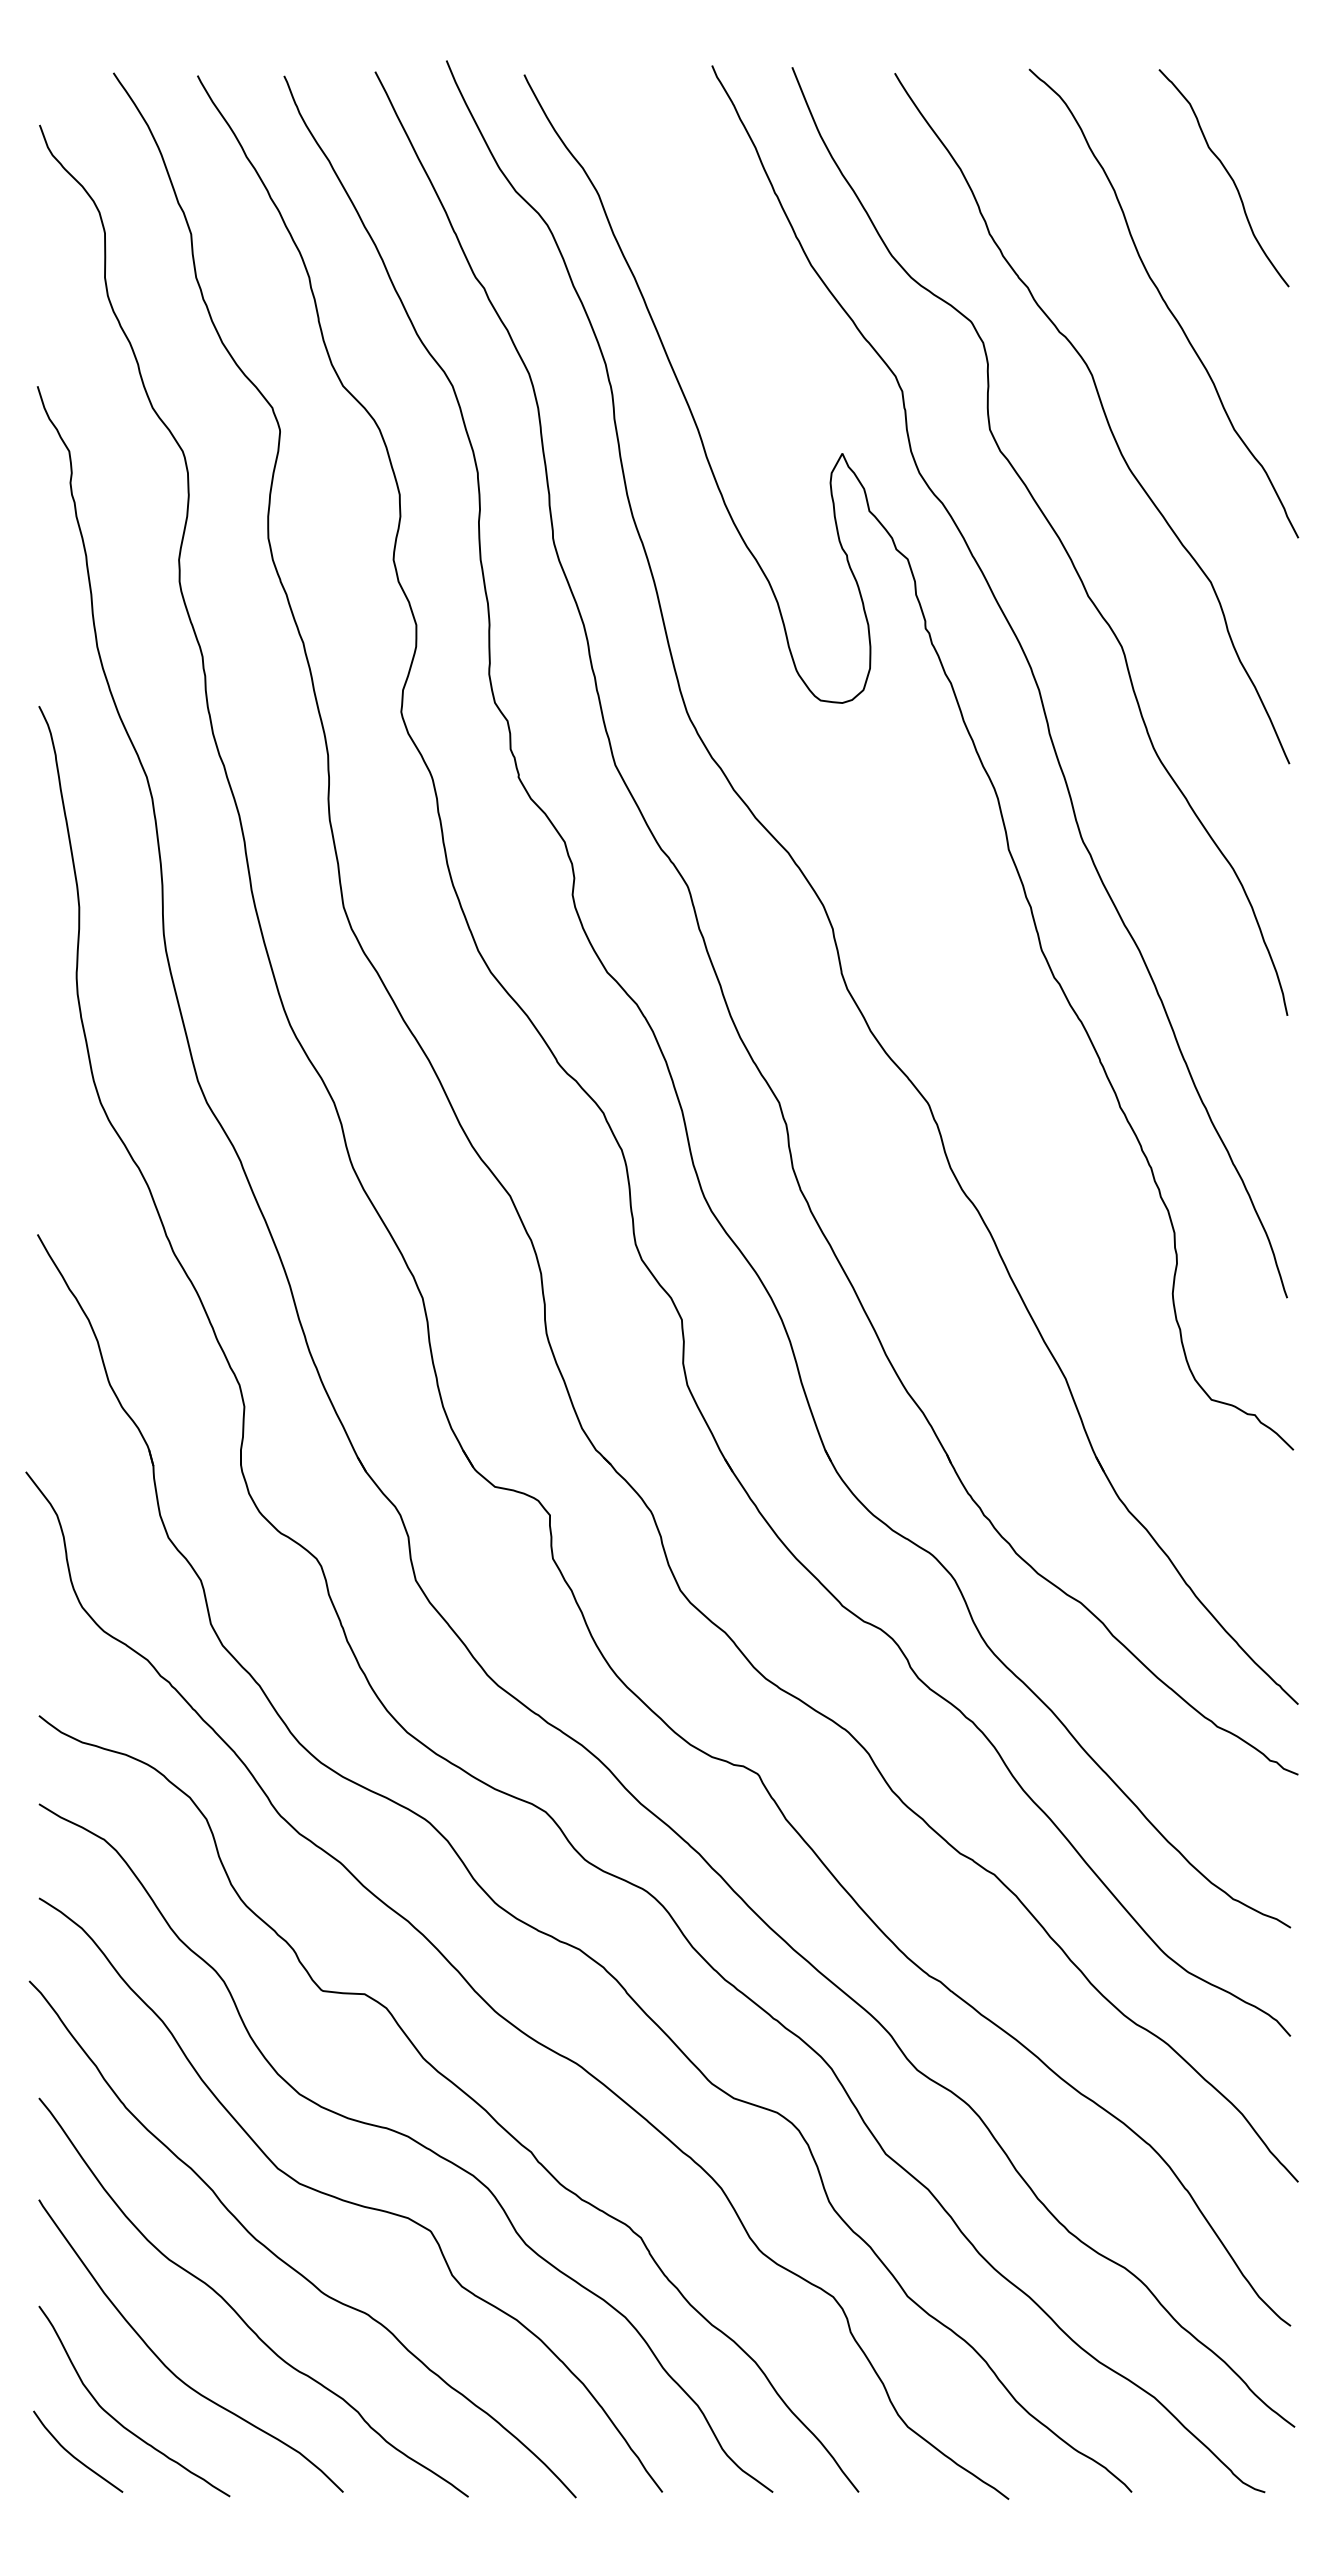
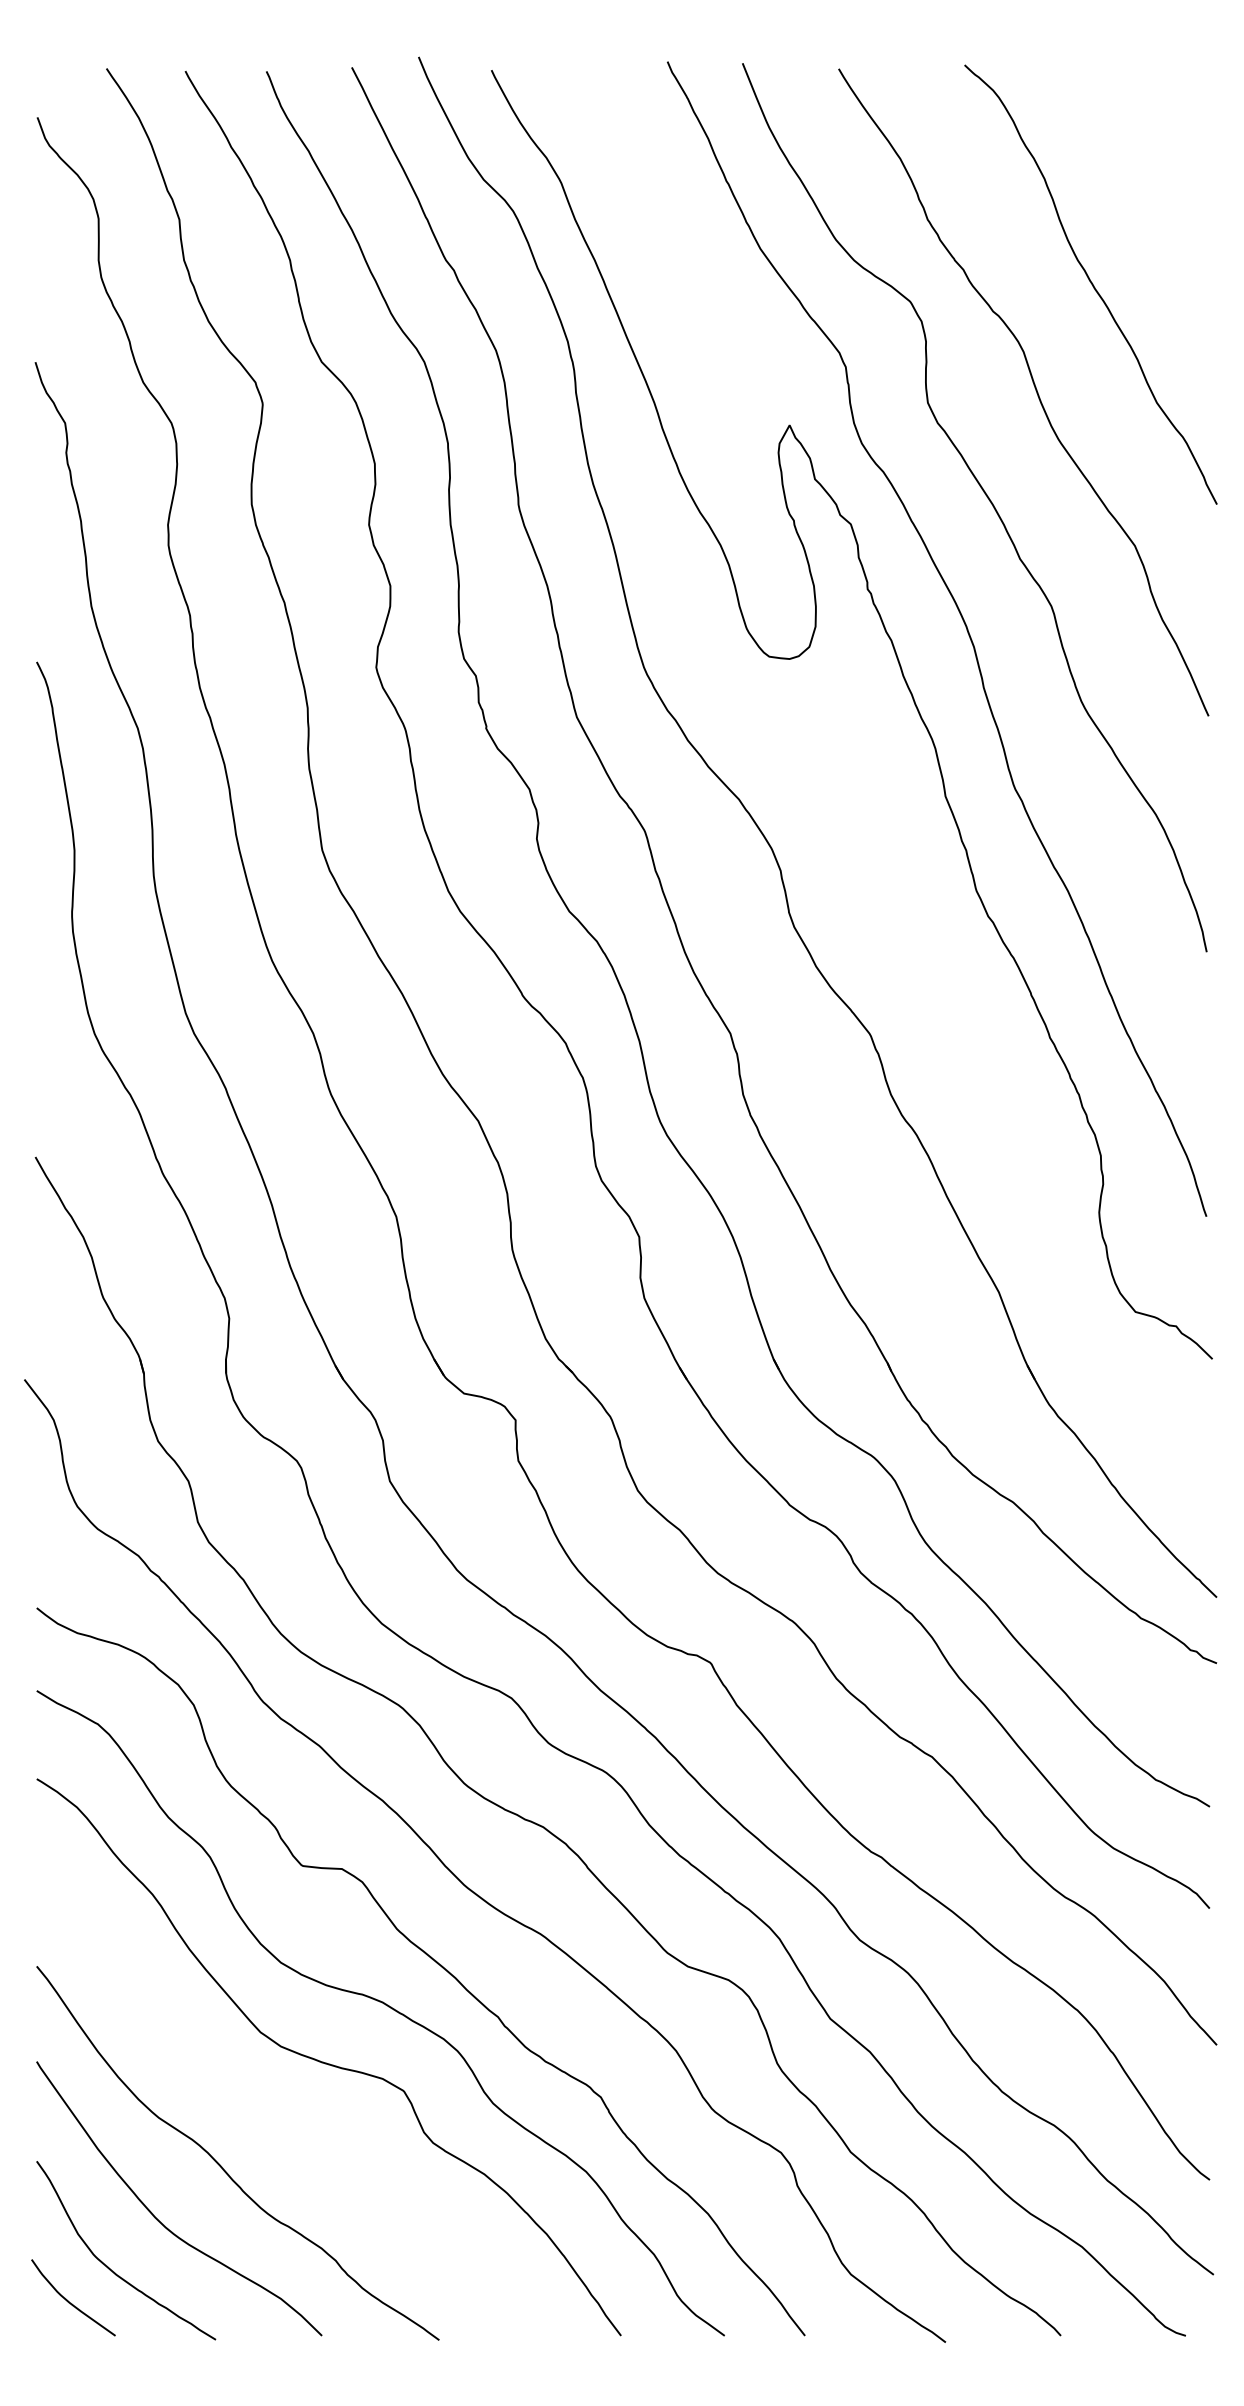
curve: (1228, 175) -> (1151, 164), removed
curve: (285, 2261) -> (267, 2119), removed

